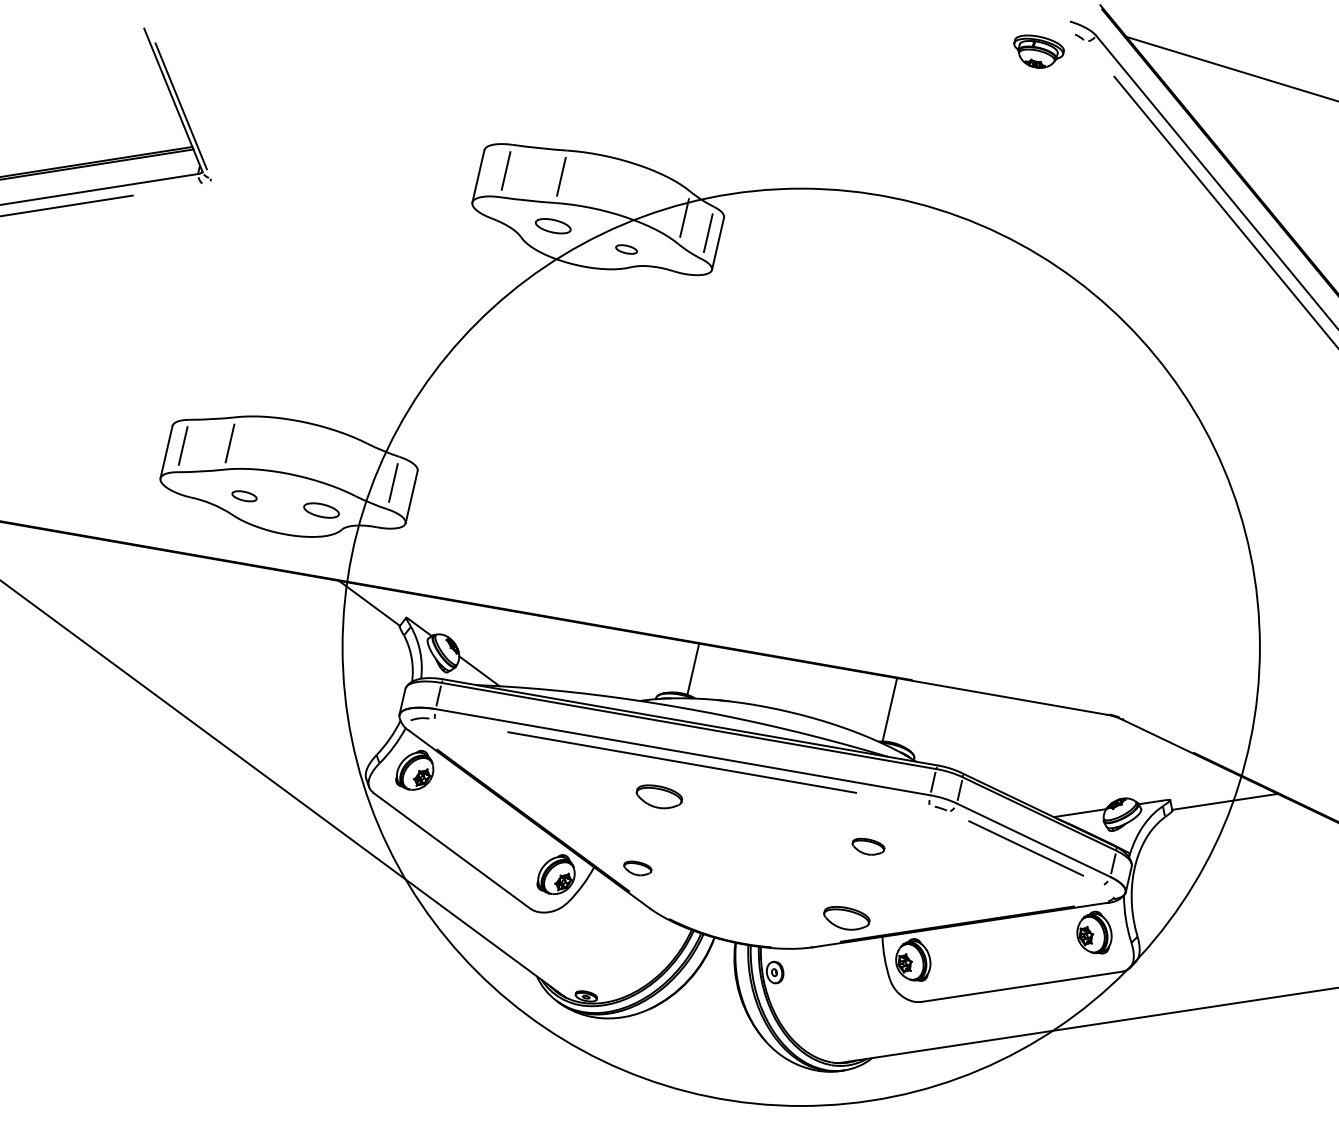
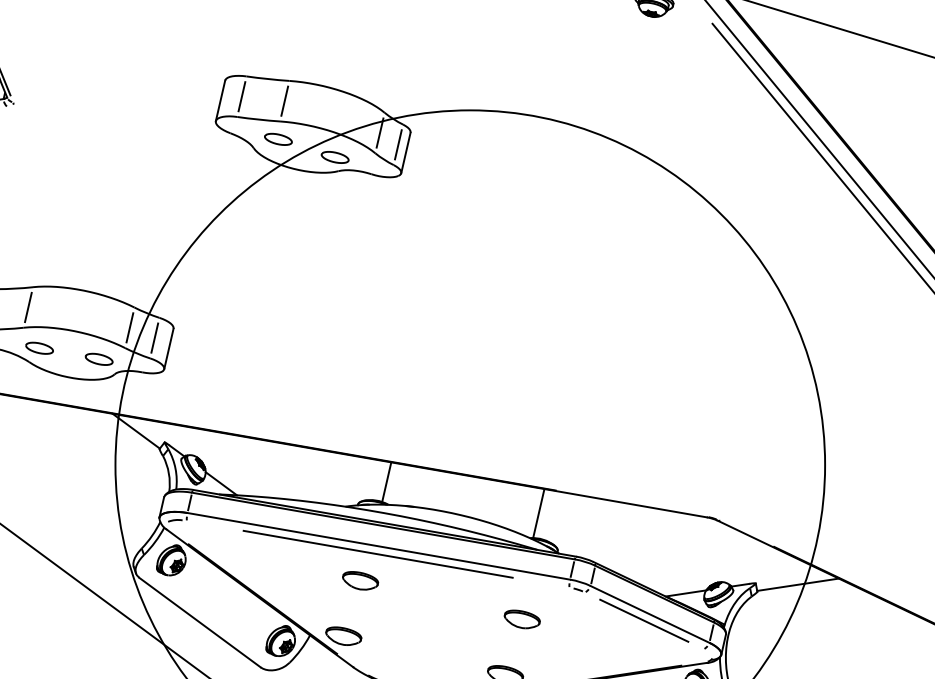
part: (626, 249) -> (335, 157), size x1.67
line: (360, 469) -> (129, 327), added
part: (244, 496) -> (39, 348), size x1.43
part: (868, 846) -> (522, 619), size x1.43
part: (637, 868) -> (343, 636), size x1.67

